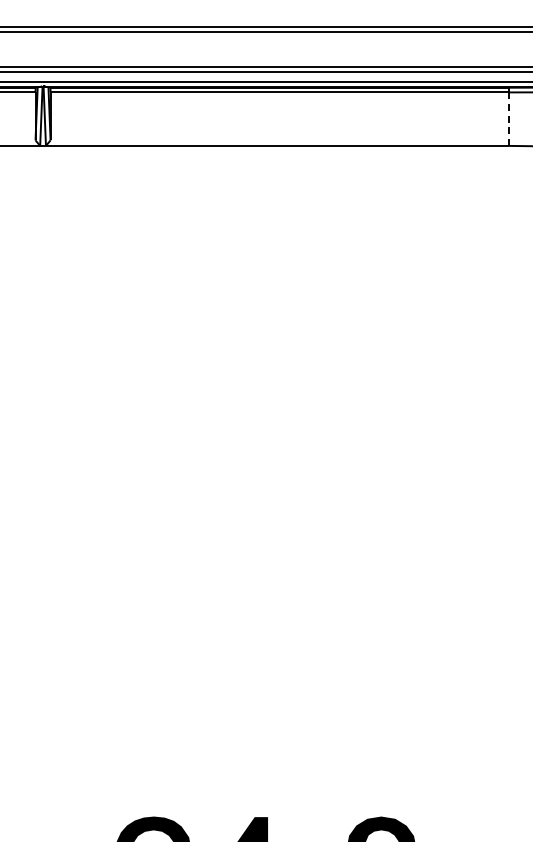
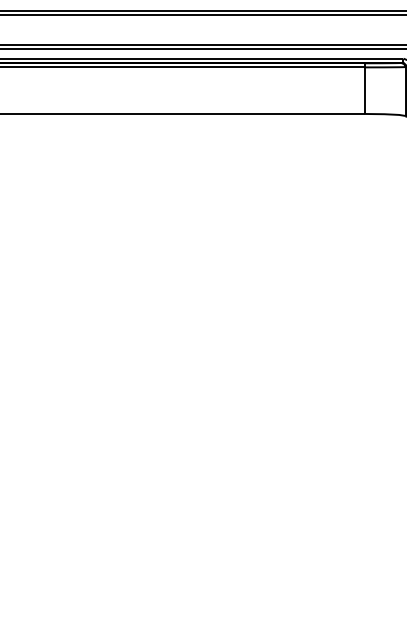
line: (508, 119) -> (364, 90), dashed -> solid

